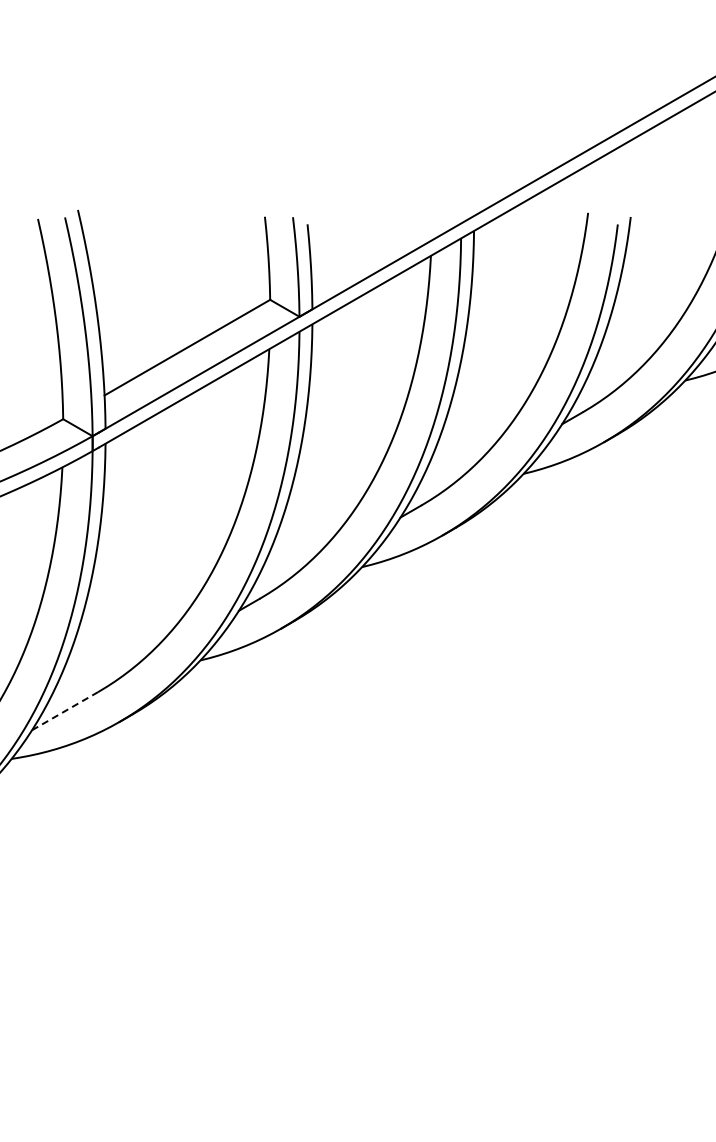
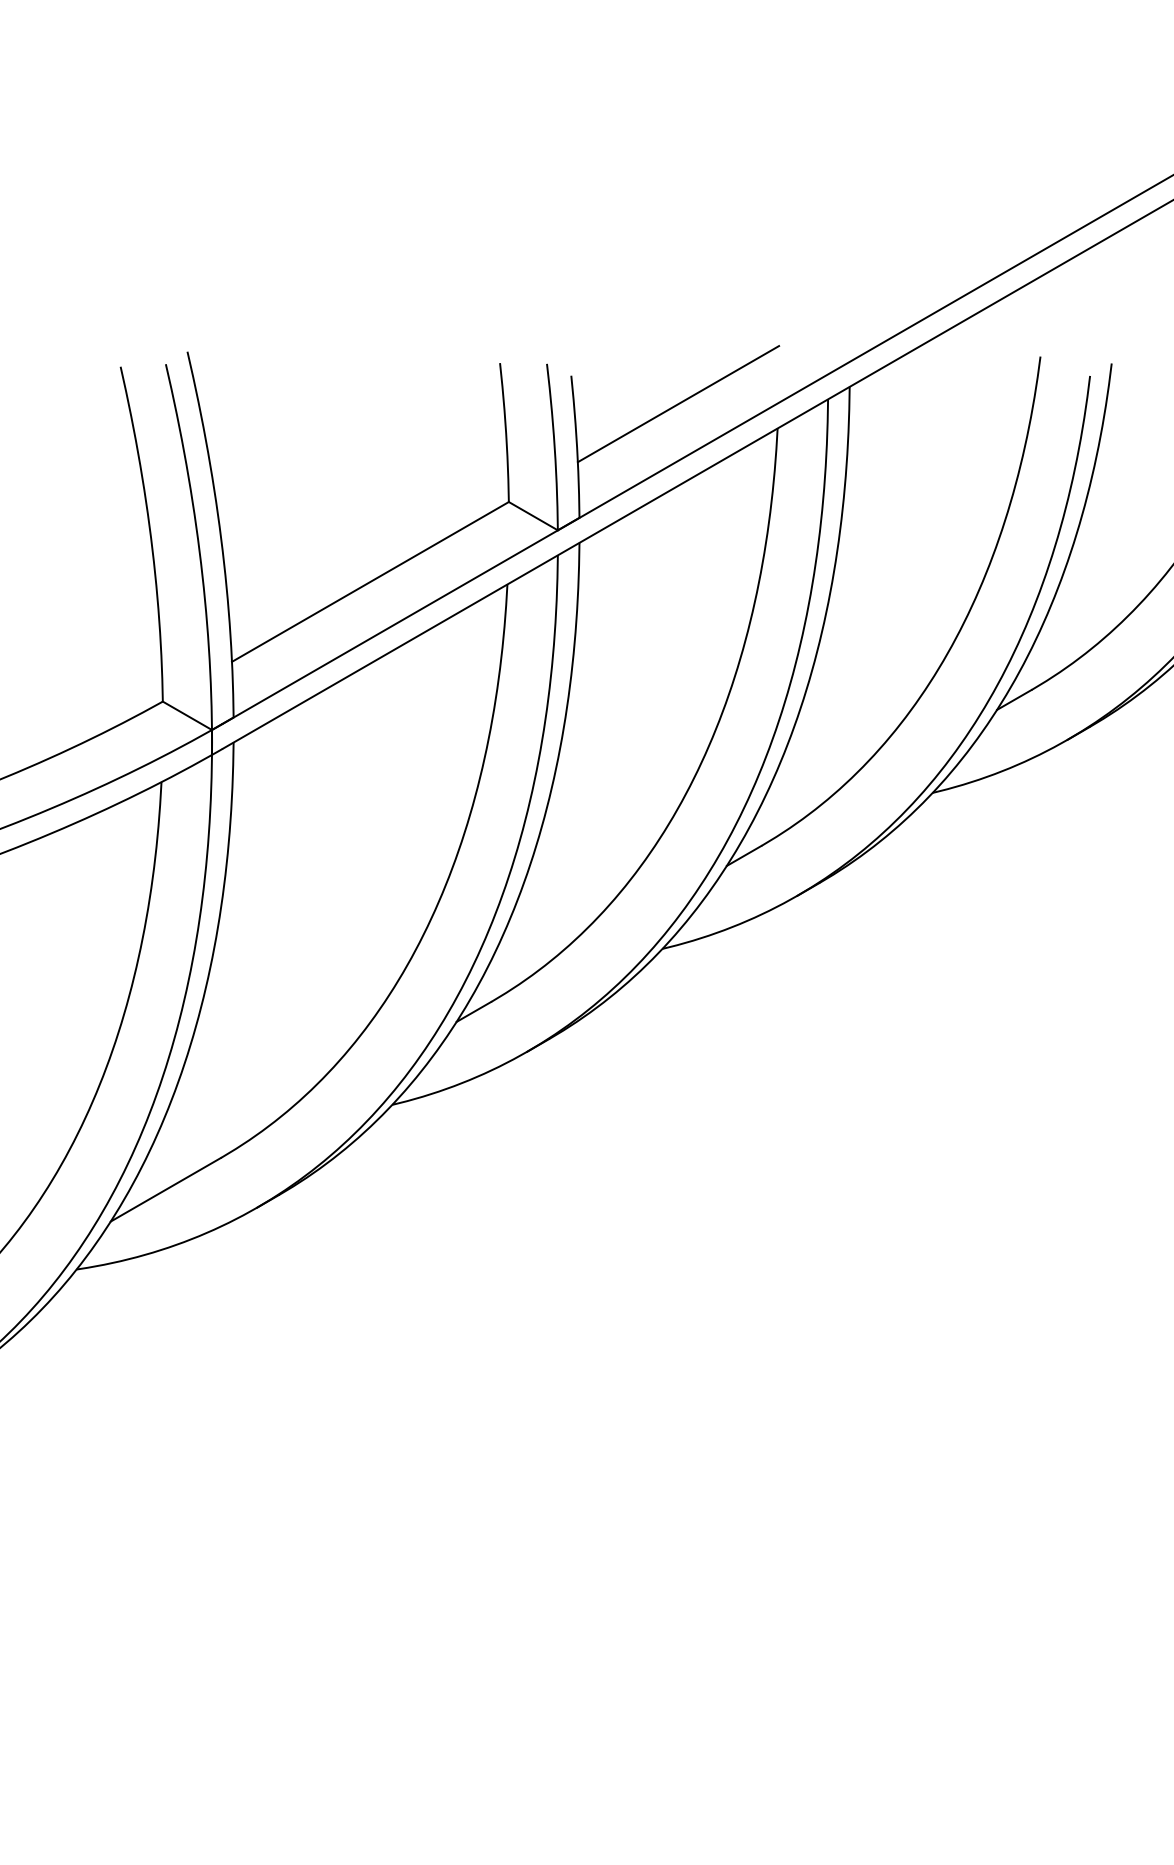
line: (371, 241) -> (678, 404), added
line: (65, 710) -> (166, 1188), dashed -> solid

